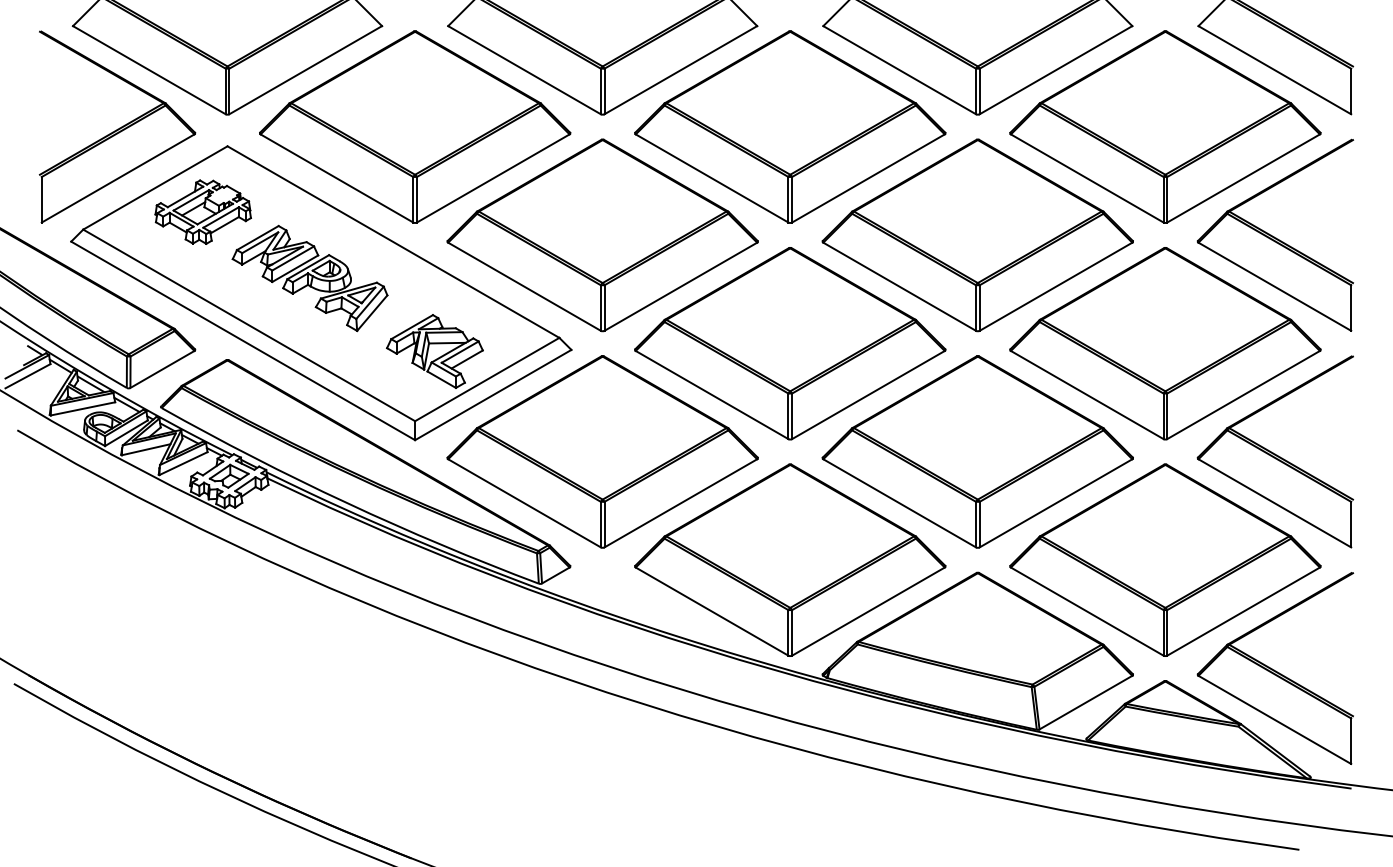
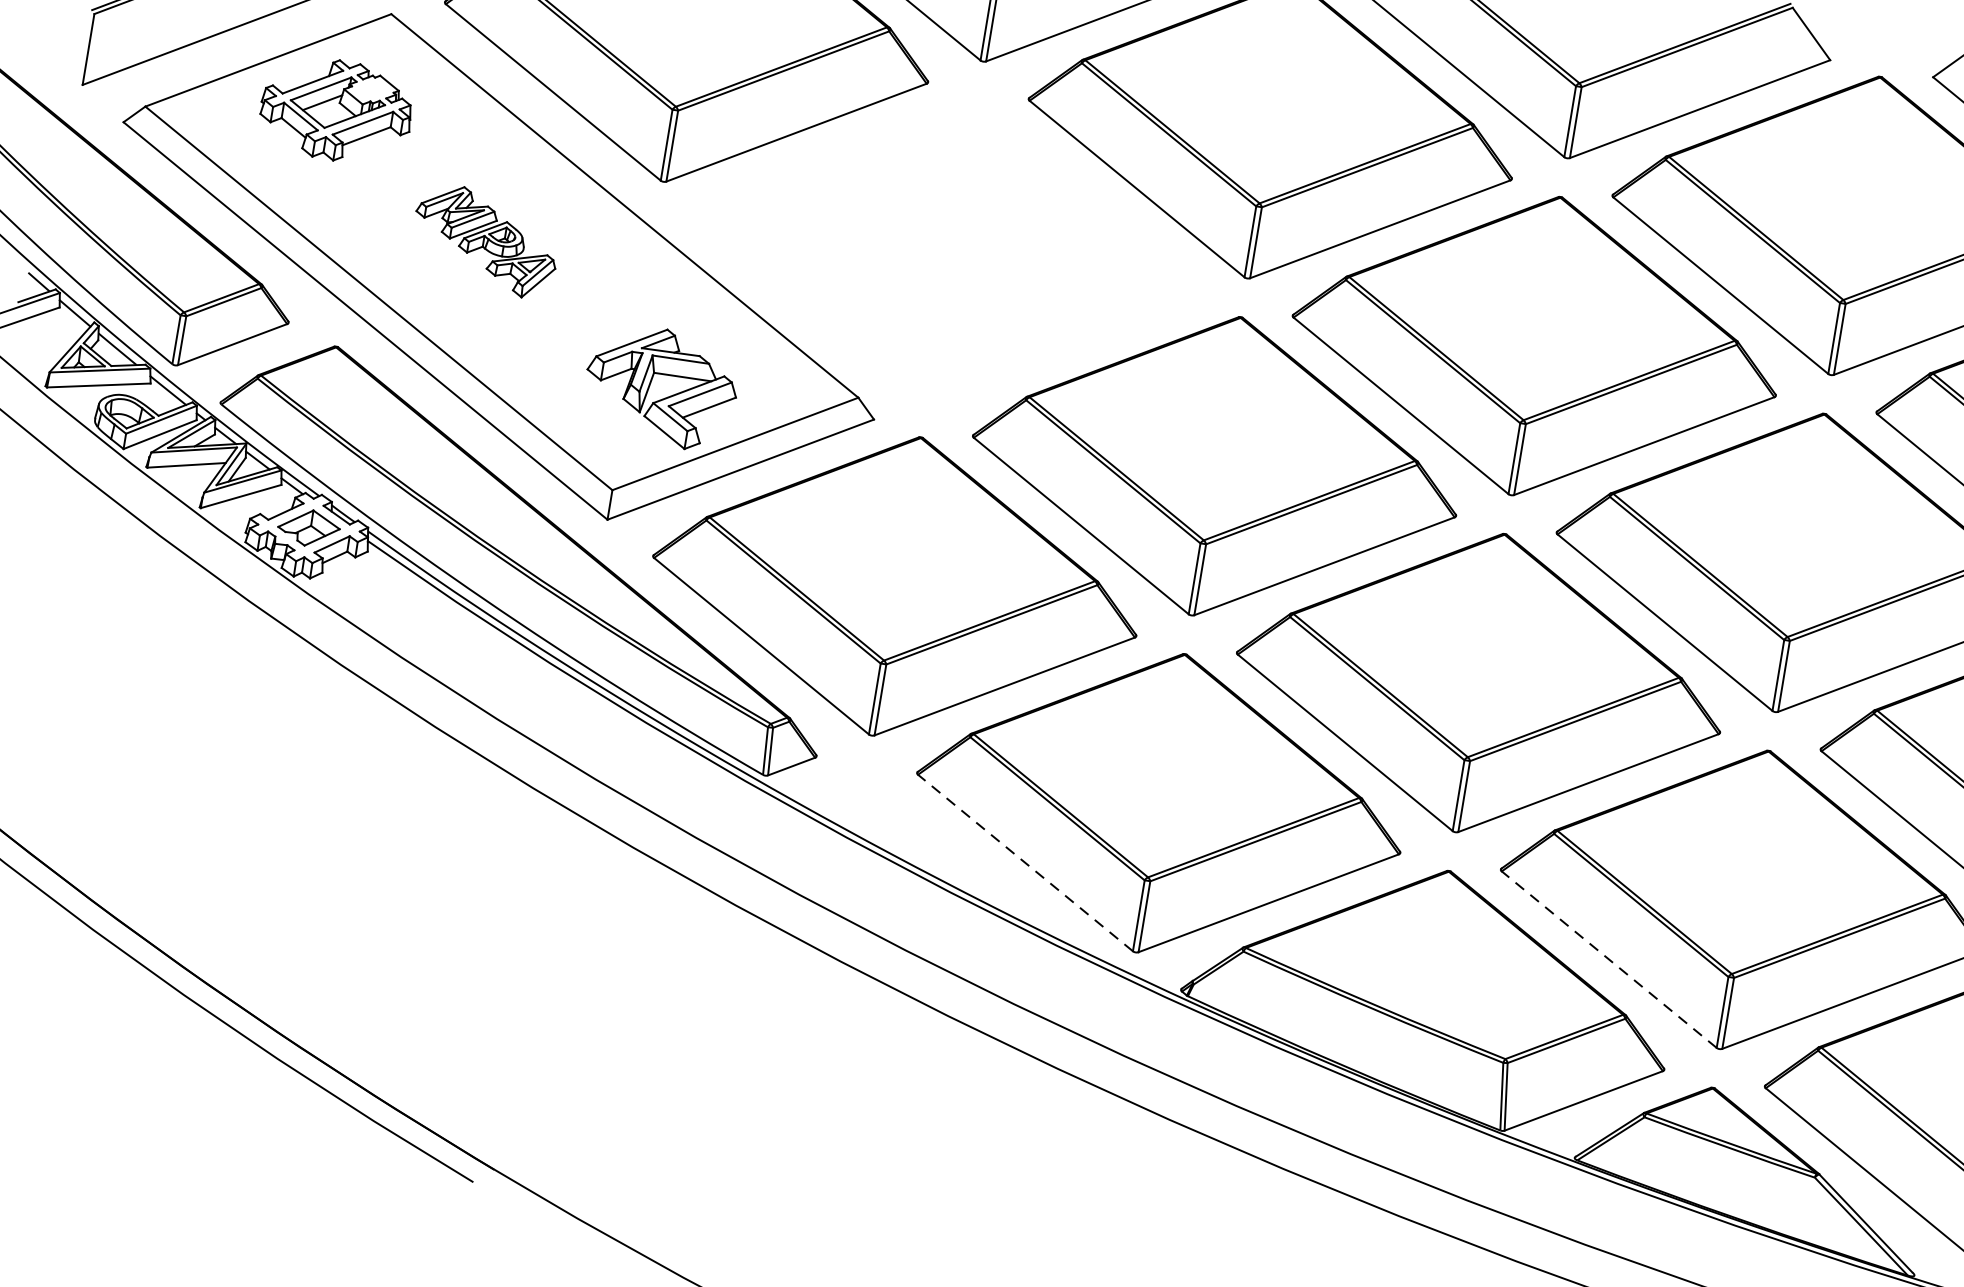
part: (602, 235) -> (951, 249), removed
part: (309, 278) -> (484, 240), size x0.6
line: (711, 611) -> (1024, 862), solid -> dashed
line: (1086, 611) -> (1608, 959), solid -> dashed

